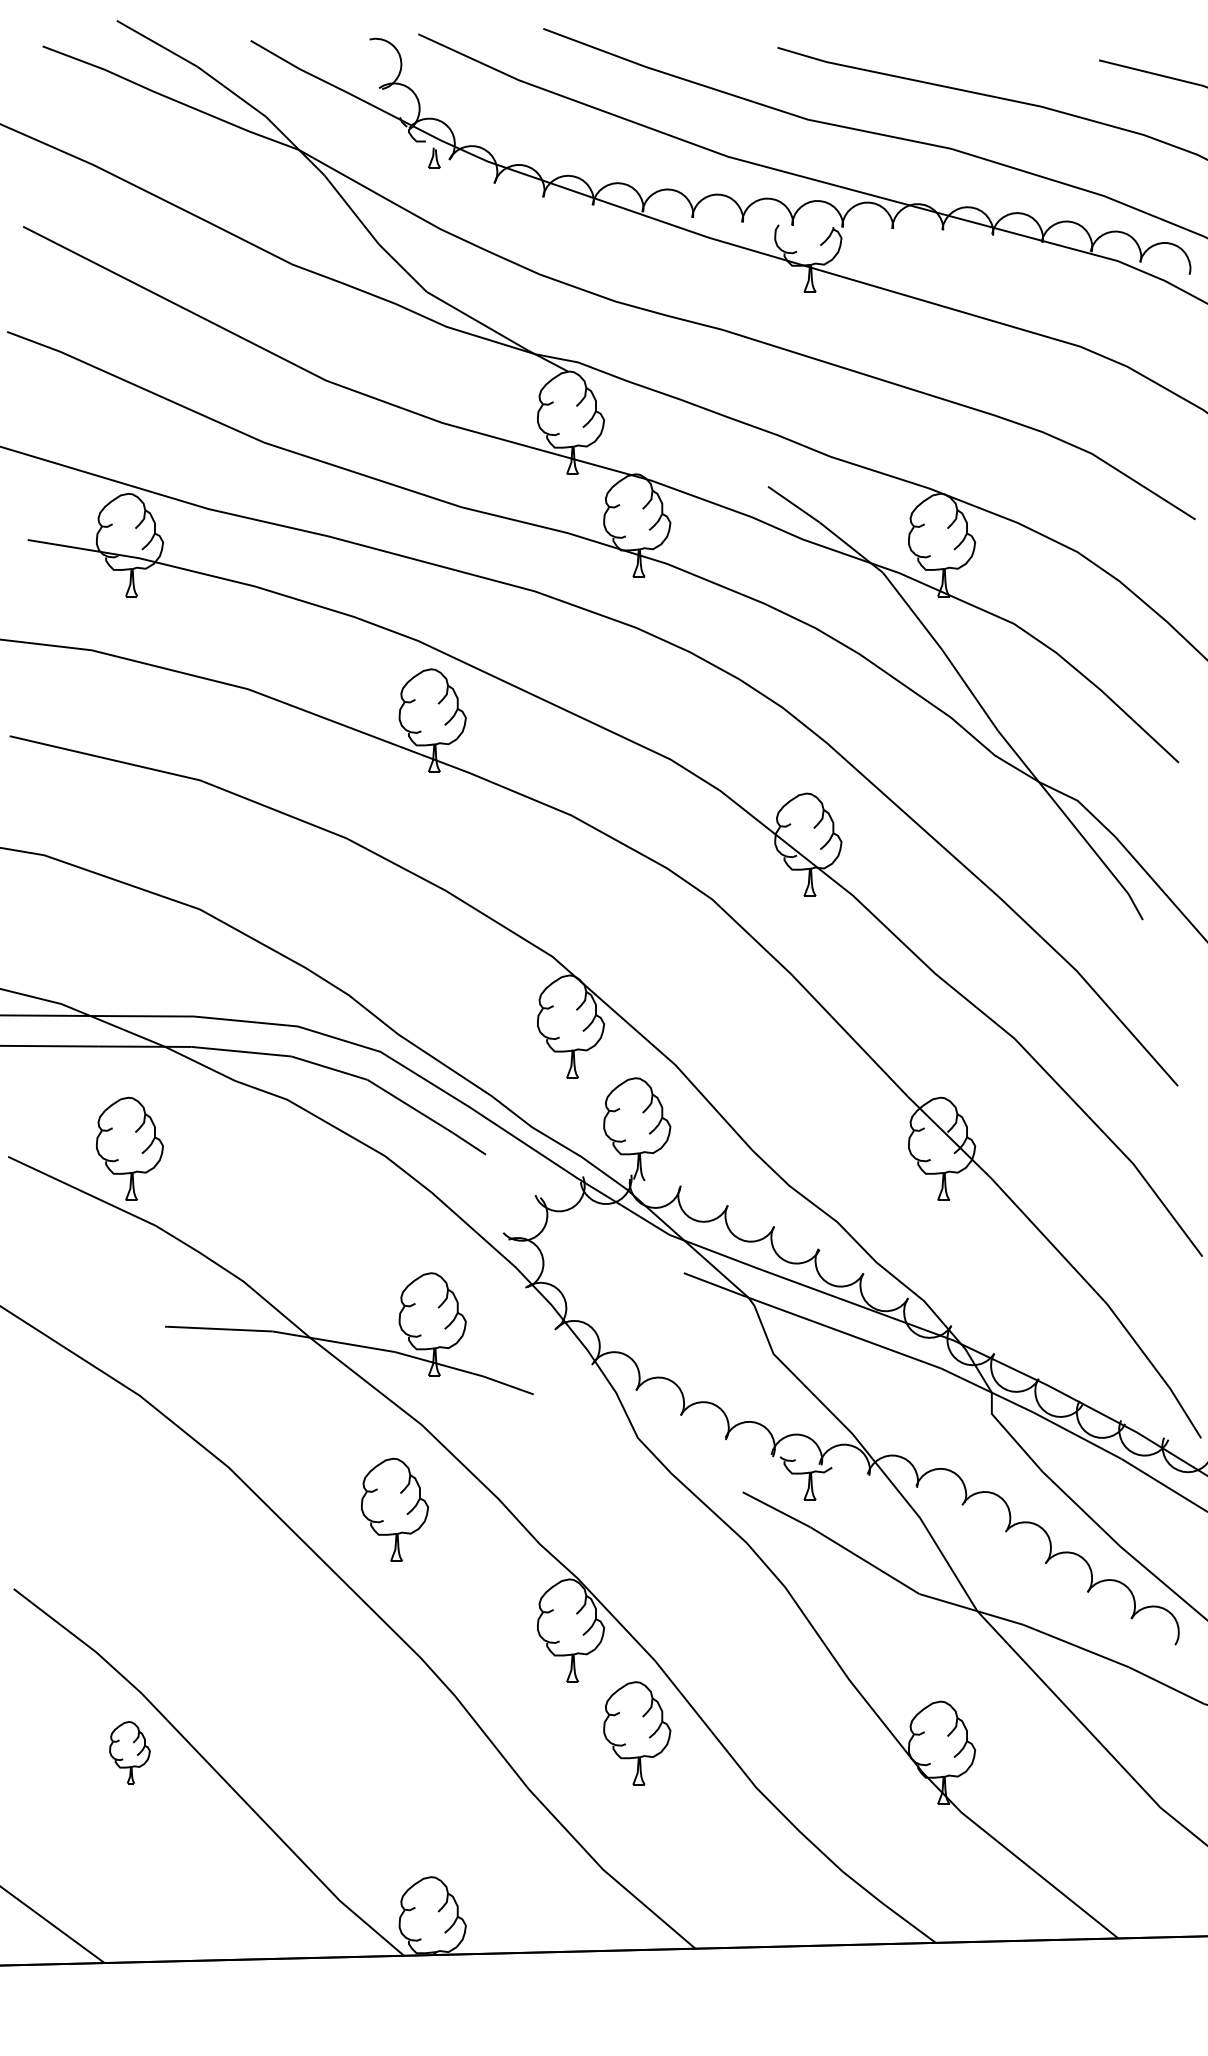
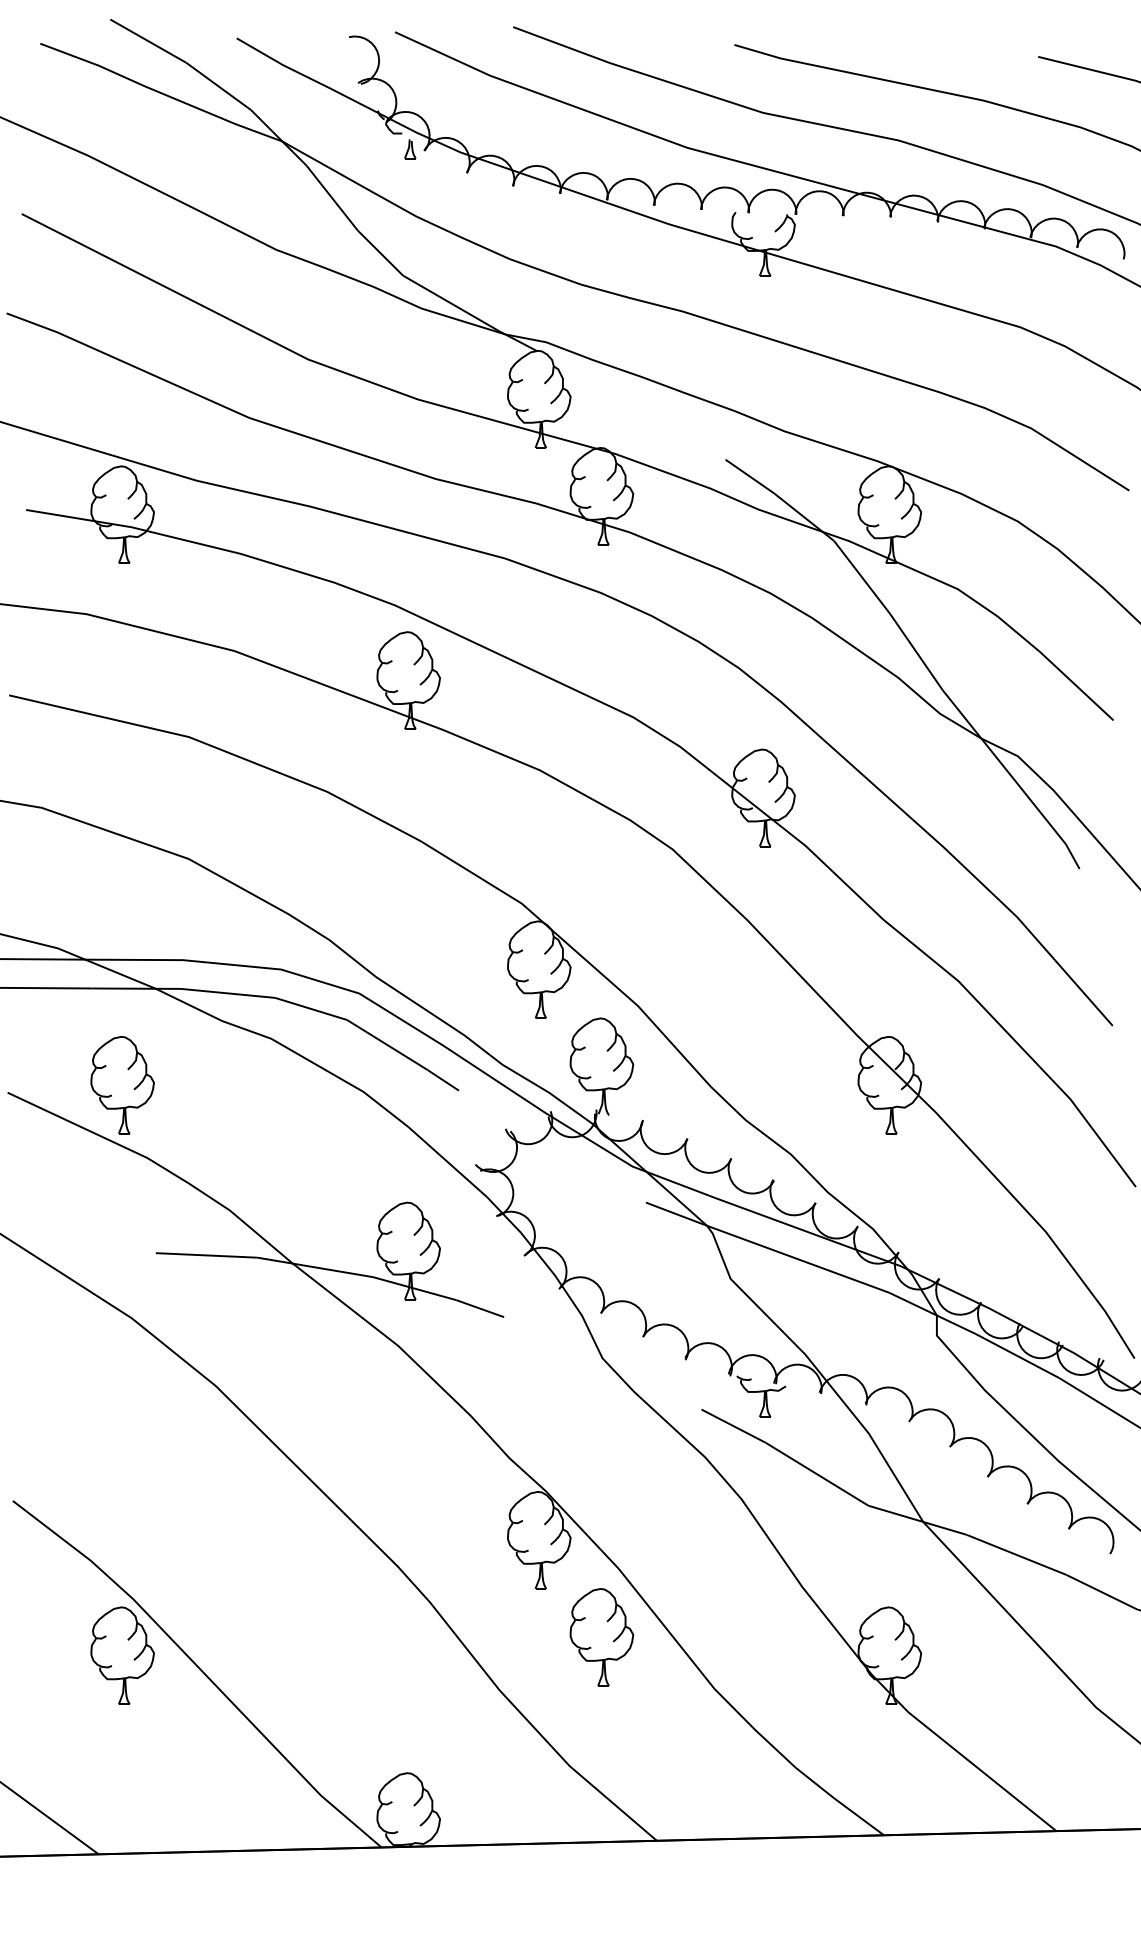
part: (394, 1509) -> (372, 1425), removed
part: (129, 1752) -> (122, 1655), size x1.67

